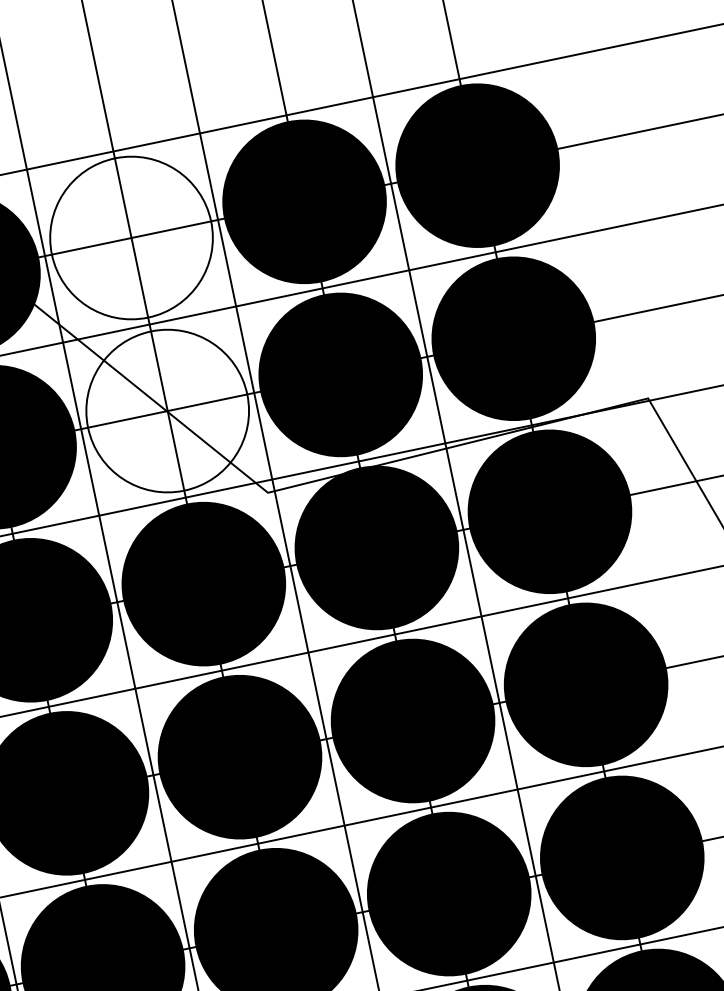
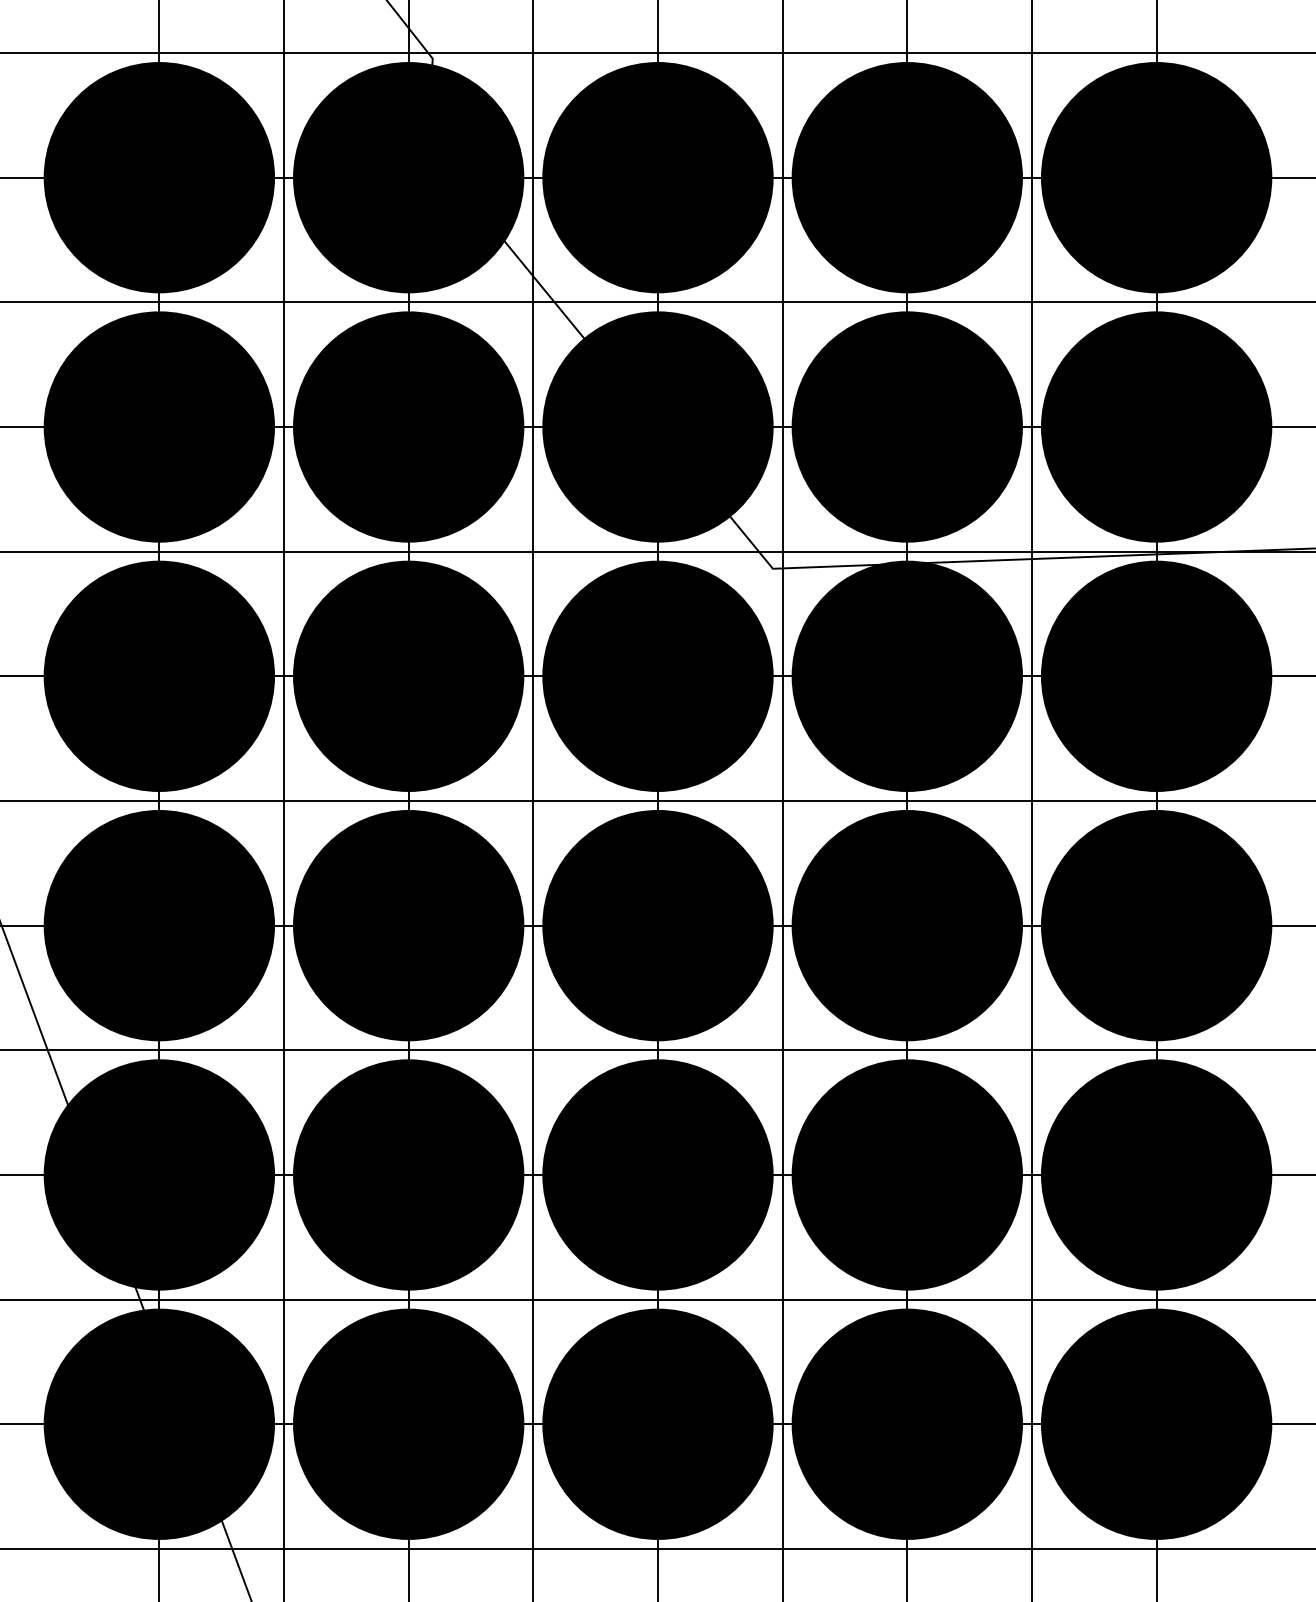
fill: (131, 237) -> (657, 177), added
fill: (167, 410) -> (657, 426), added

